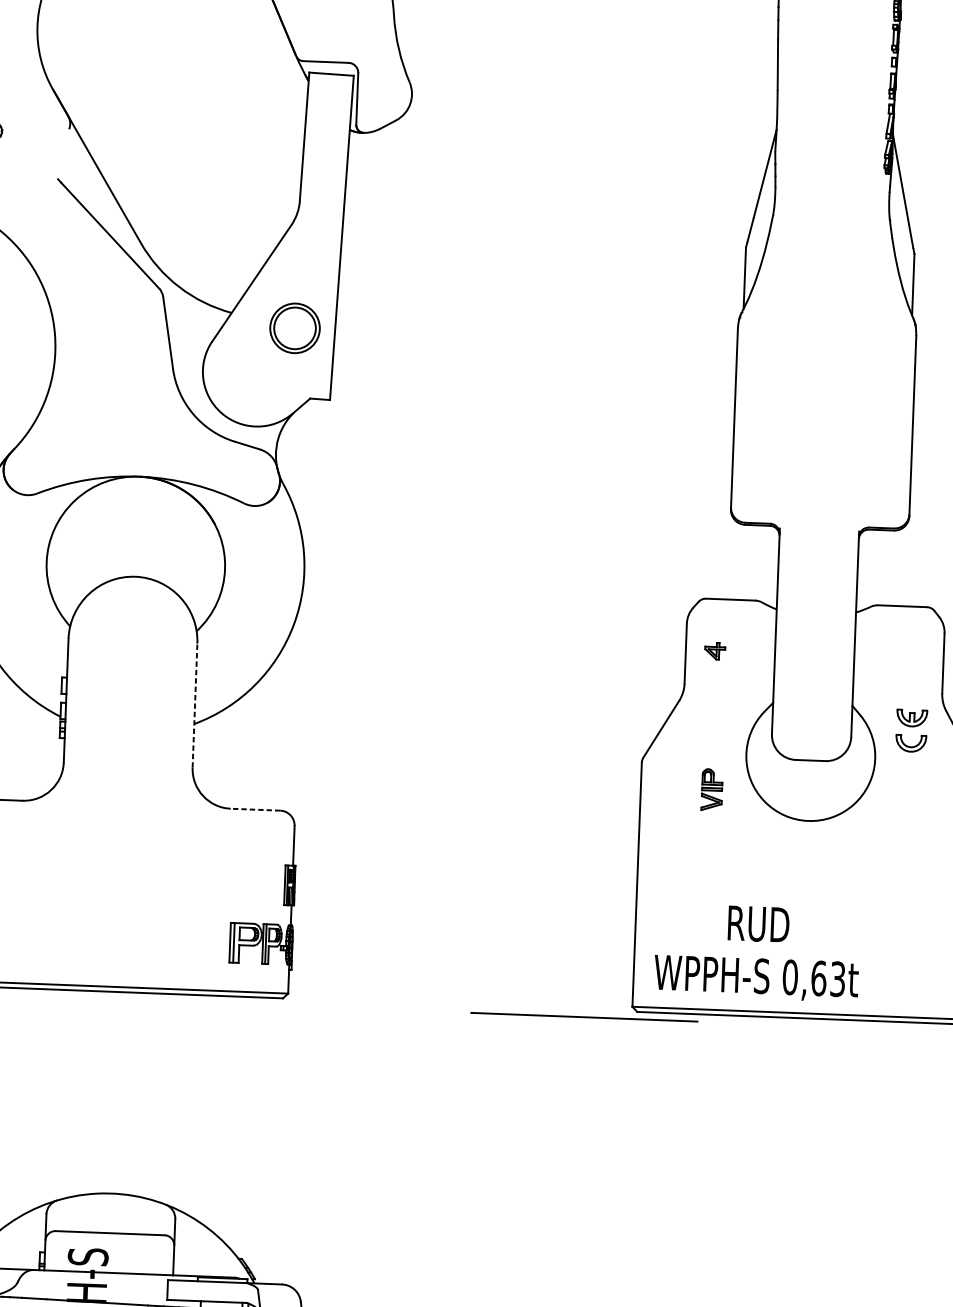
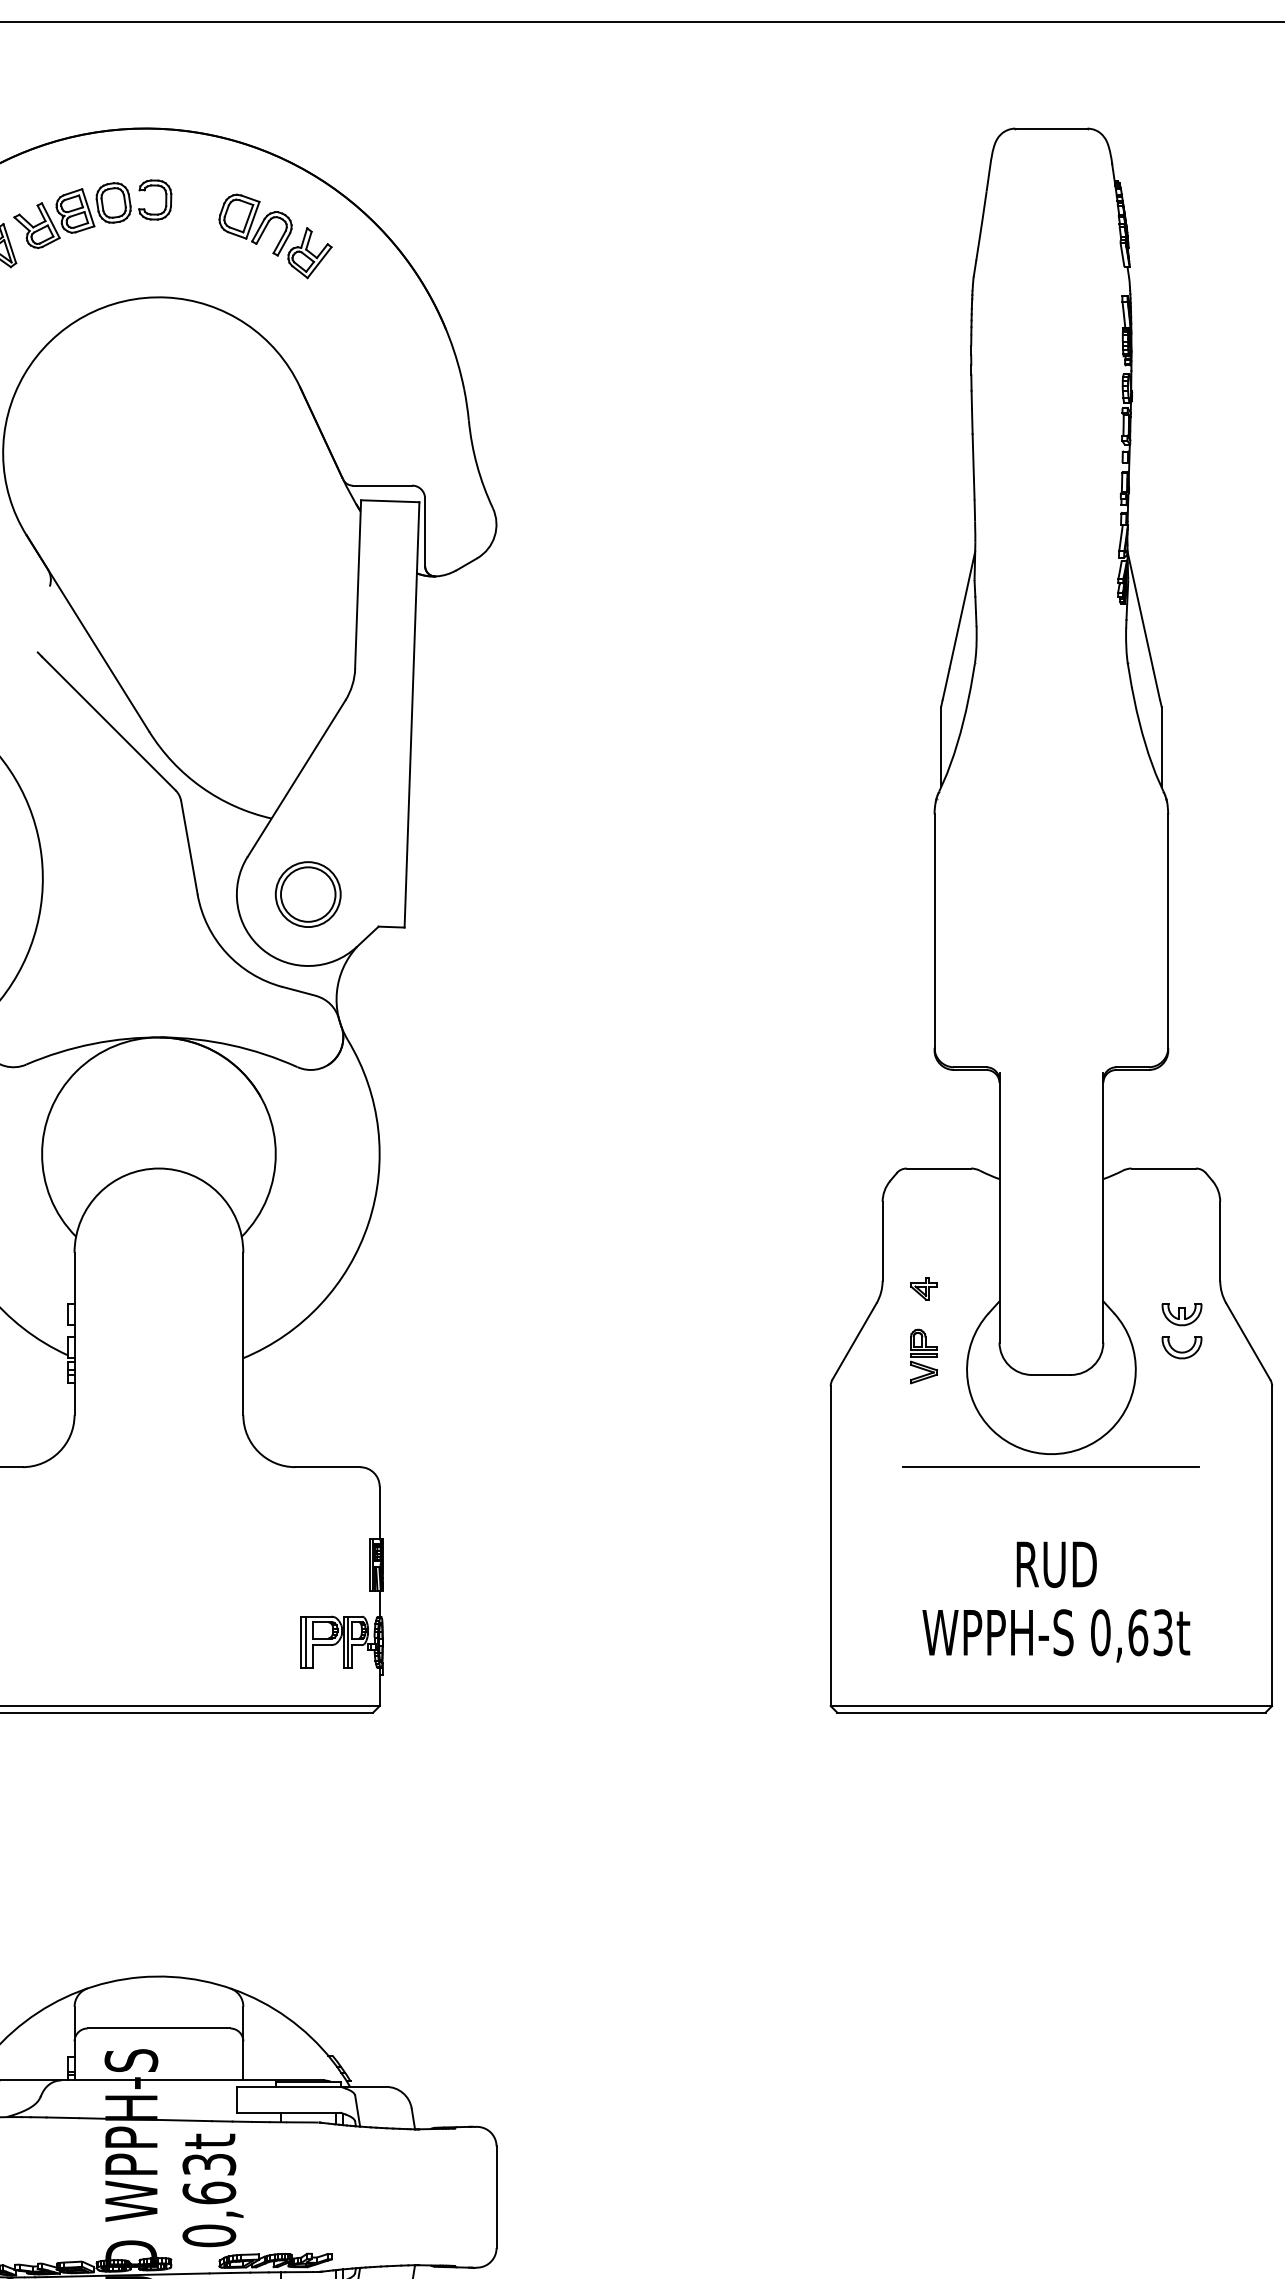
part: (294, 328) -> (307, 894), moved
part: (714, 650) -> (923, 1288), moved
line: (195, 705) -> (243, 1333), dashed -> solid
part: (711, 790) -> (923, 1356), moved
line: (255, 809) -> (327, 1467), dashed -> solid
text: (757, 952) -> (1056, 1601), moved
line: (583, 1016) -> (1050, 1466), moved

